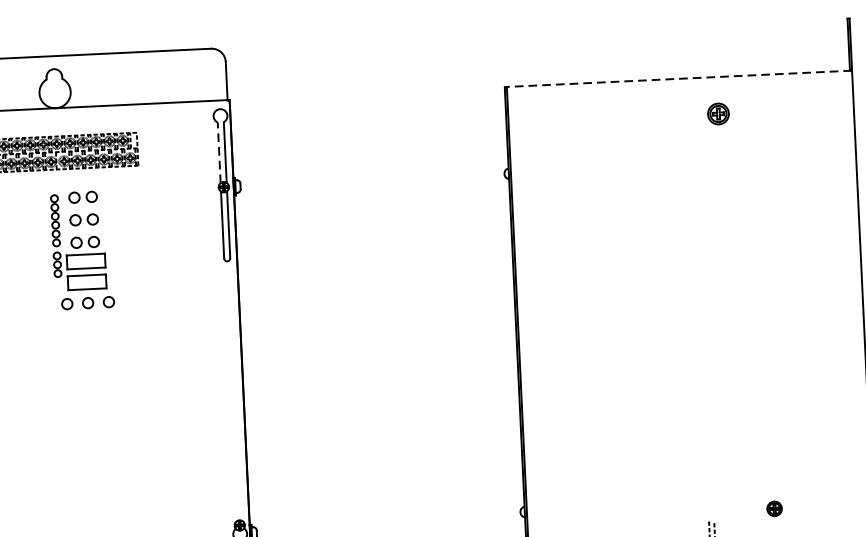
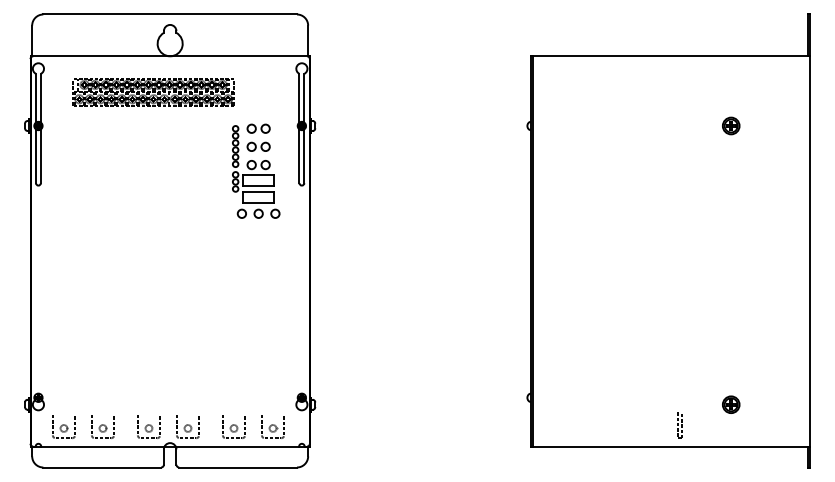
line: (678, 79) -> (670, 56), dashed -> solid
part: (718, 113) -> (731, 125), moved
line: (219, 151) -> (299, 97), dashed -> solid
part: (82, 249) -> (256, 170), moved
part: (774, 508) -> (731, 404), size x1.43

